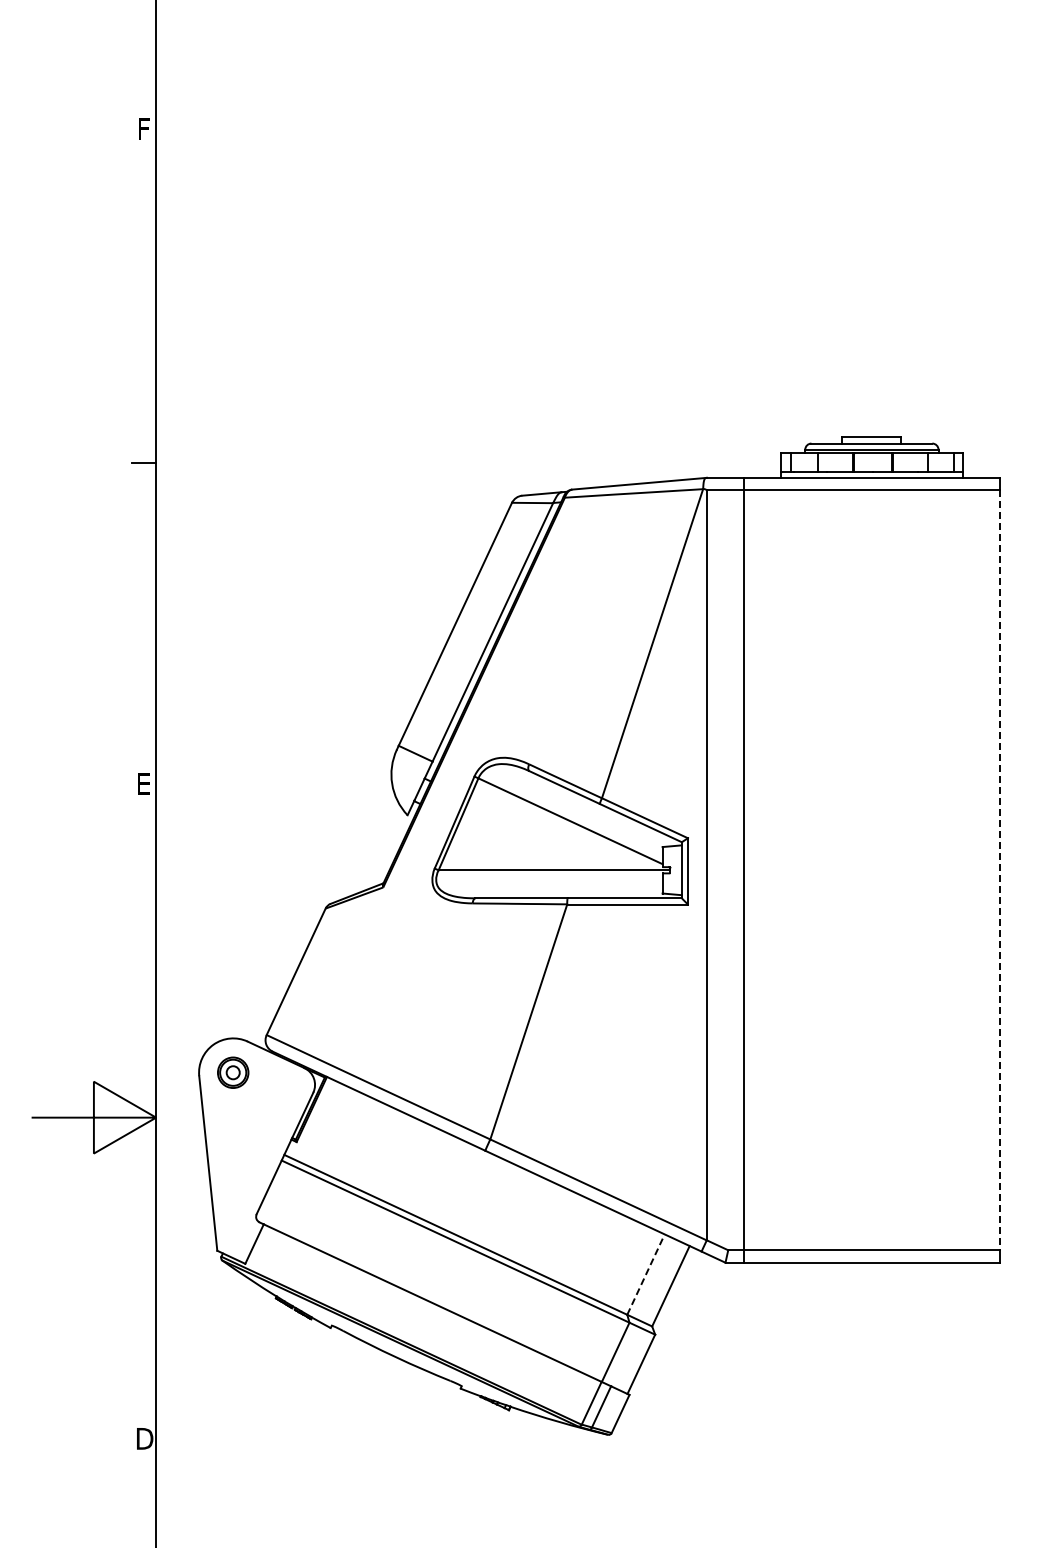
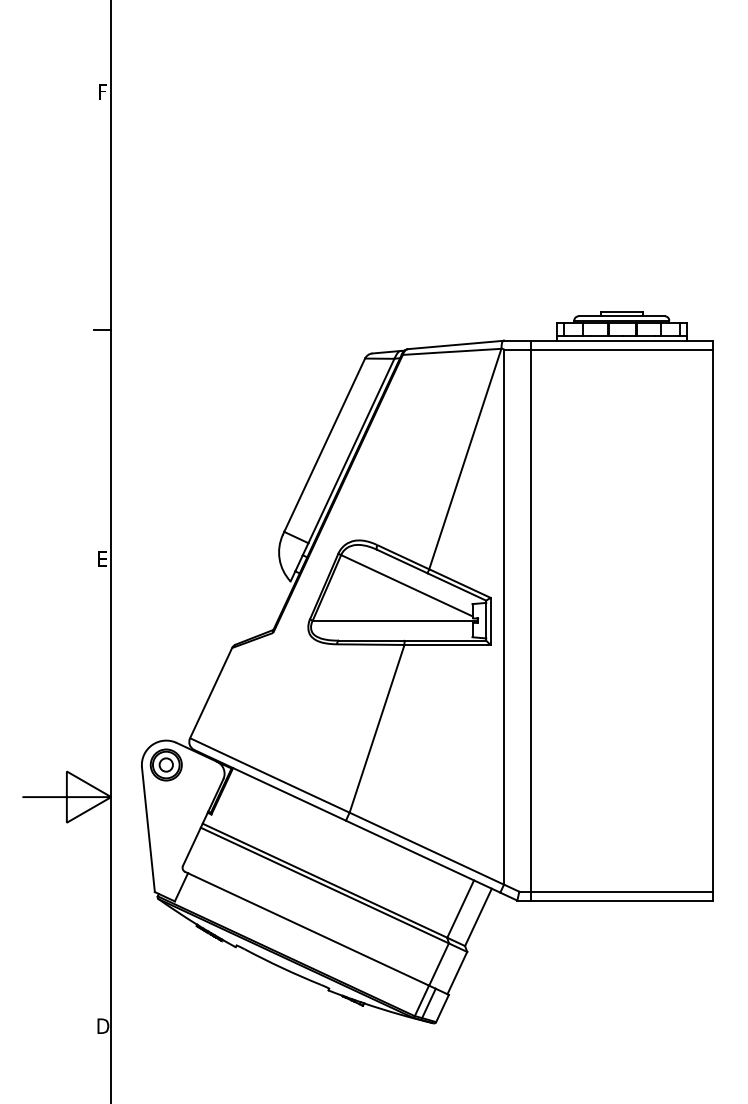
line: (999, 870) -> (712, 620), dashed -> solid
part: (232, 1072) -> (165, 764), size x1.43
line: (646, 1274) -> (461, 909), dashed -> solid

